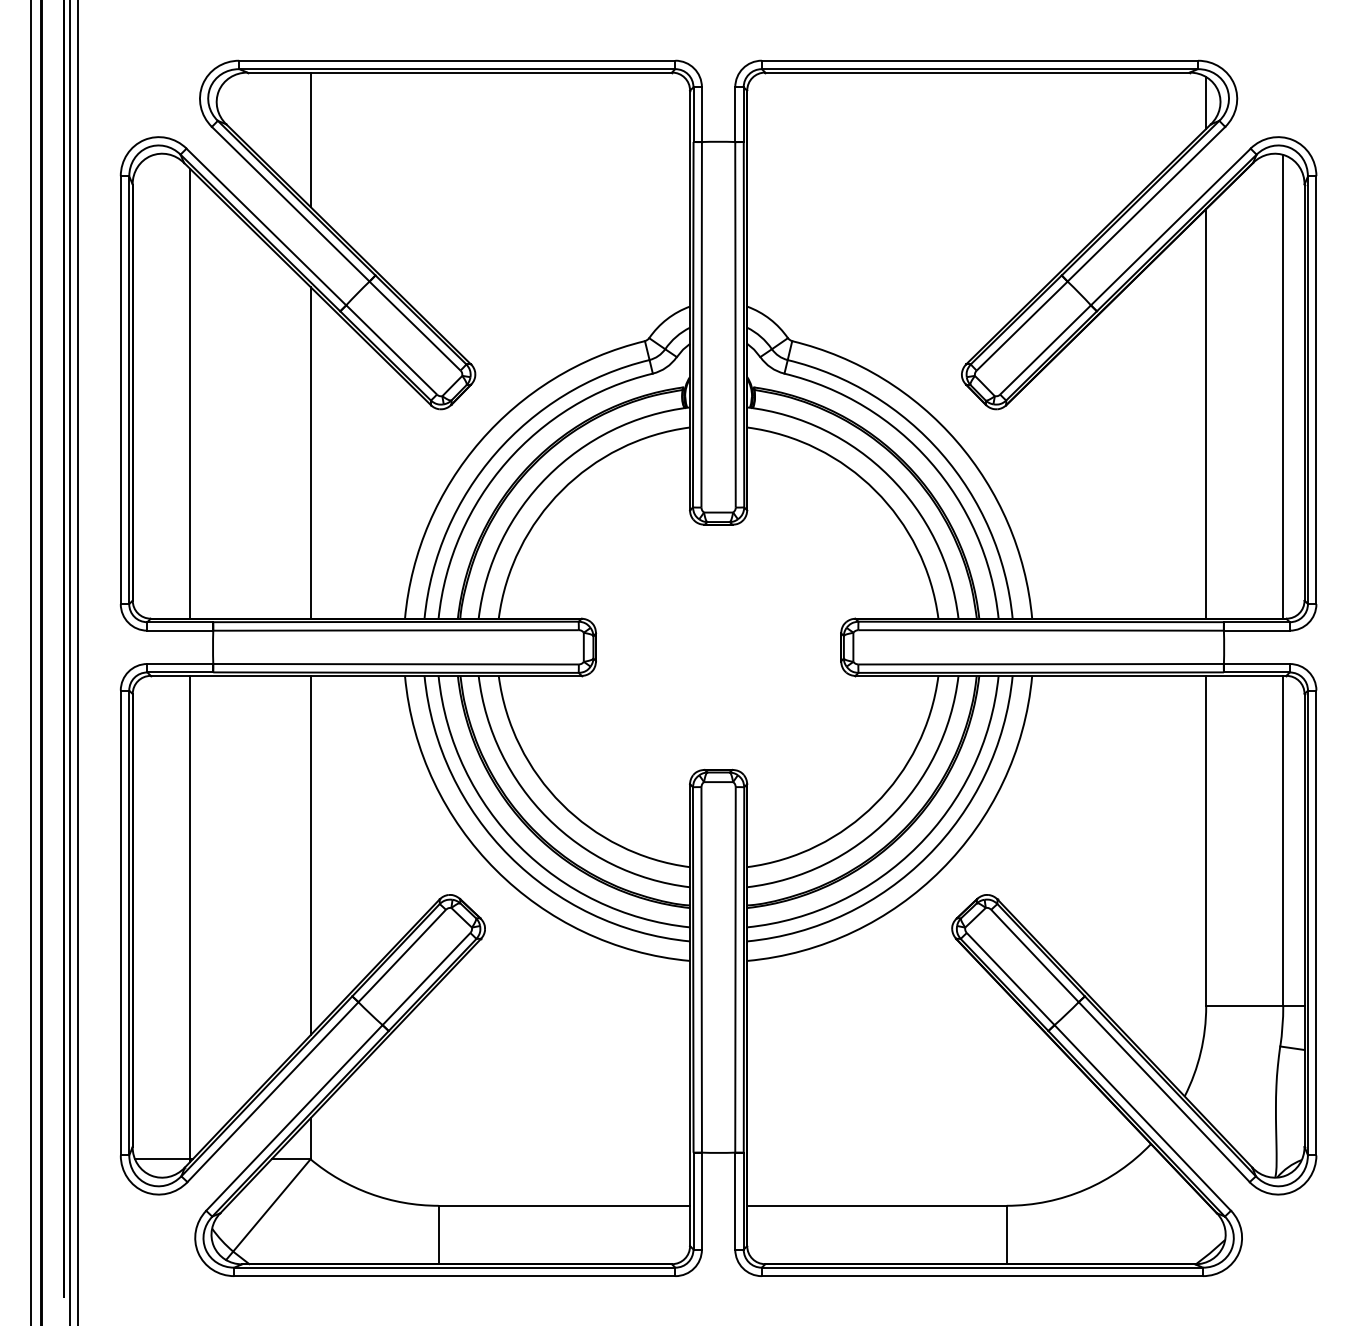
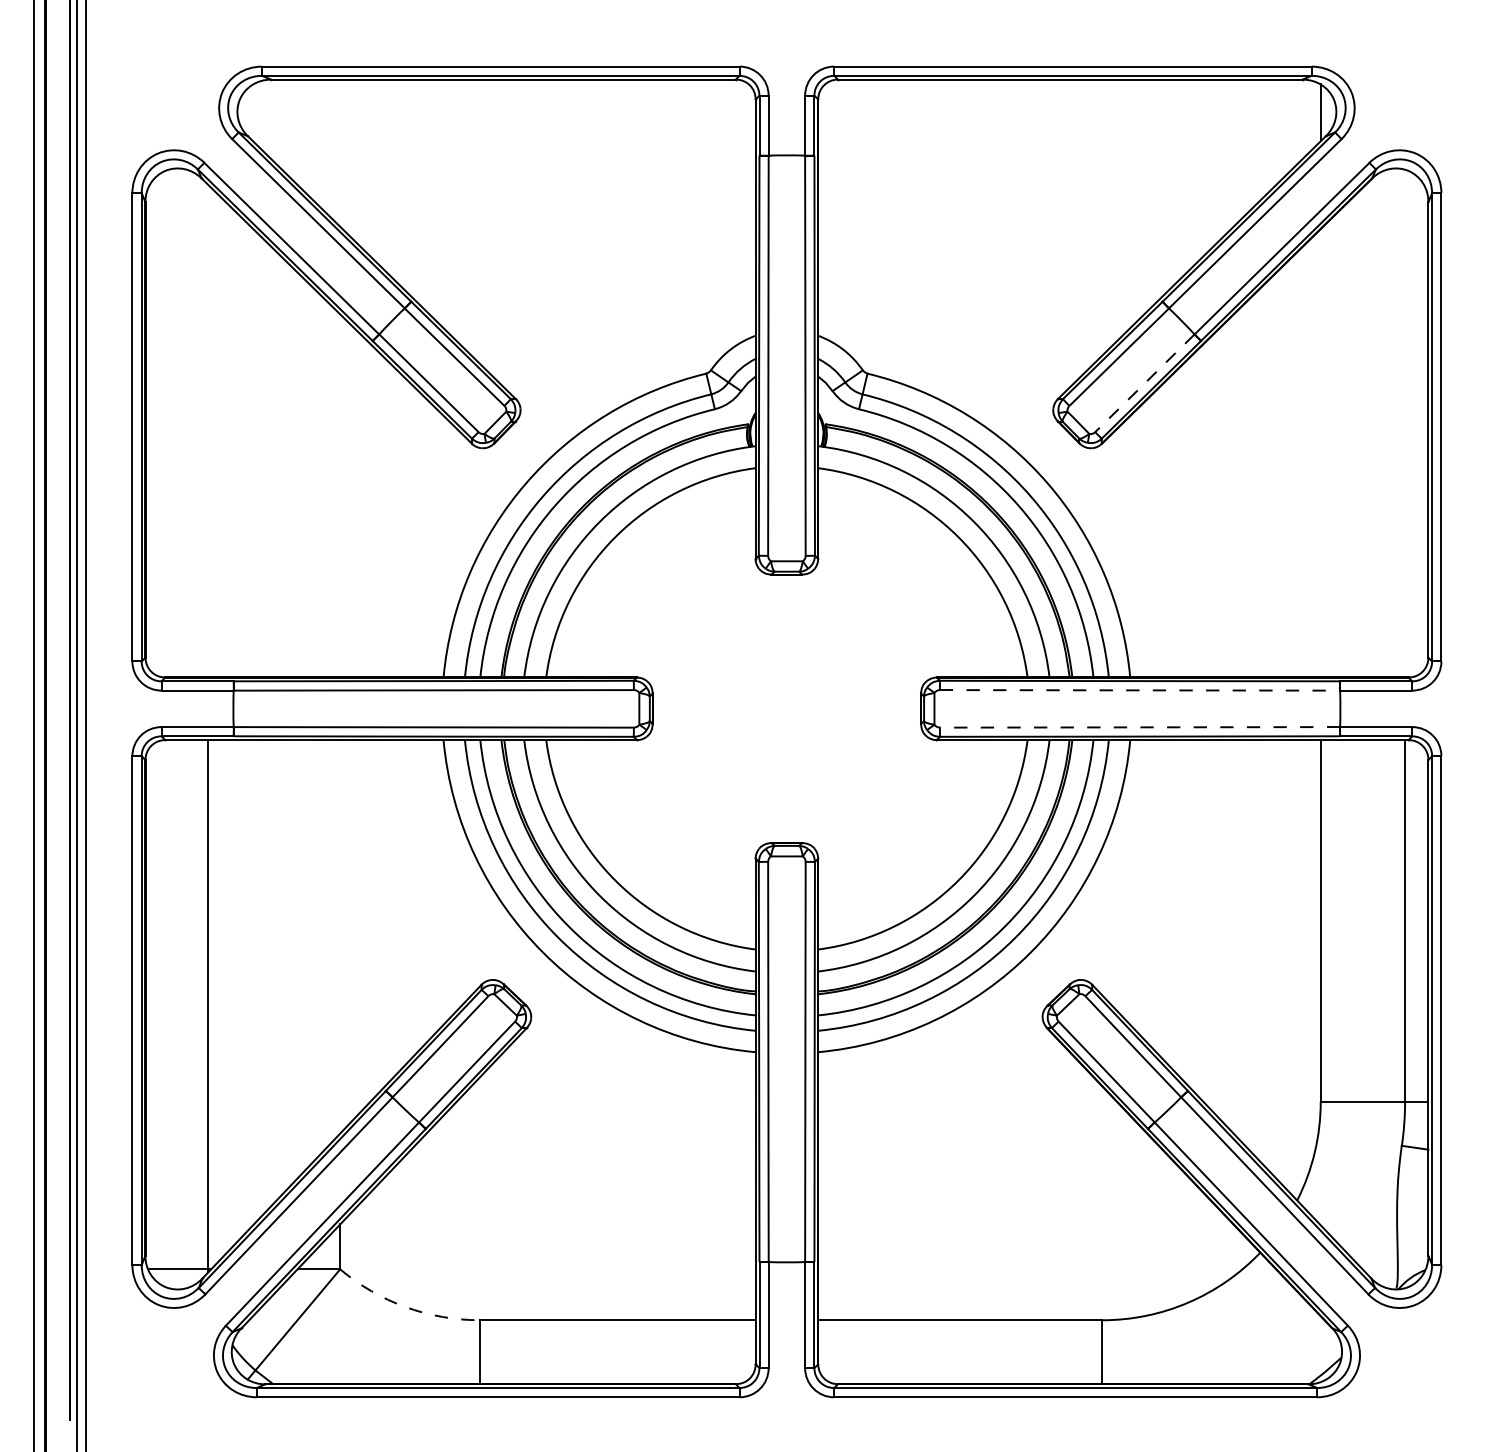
line: (310, 139) -> (340, 152), removed
line: (1045, 350) -> (1144, 383), solid -> dashed
line: (1282, 386) -> (1404, 423), removed
line: (190, 394) -> (208, 431), removed
line: (1205, 414) -> (1320, 453), removed
line: (310, 452) -> (340, 495), removed
line: (1040, 630) -> (1139, 690), solid -> dashed
line: (1041, 664) -> (1140, 727), solid -> dashed
line: (310, 855) -> (340, 936), removed
arc: (370, 1194) -> (405, 1307), solid -> dashed

